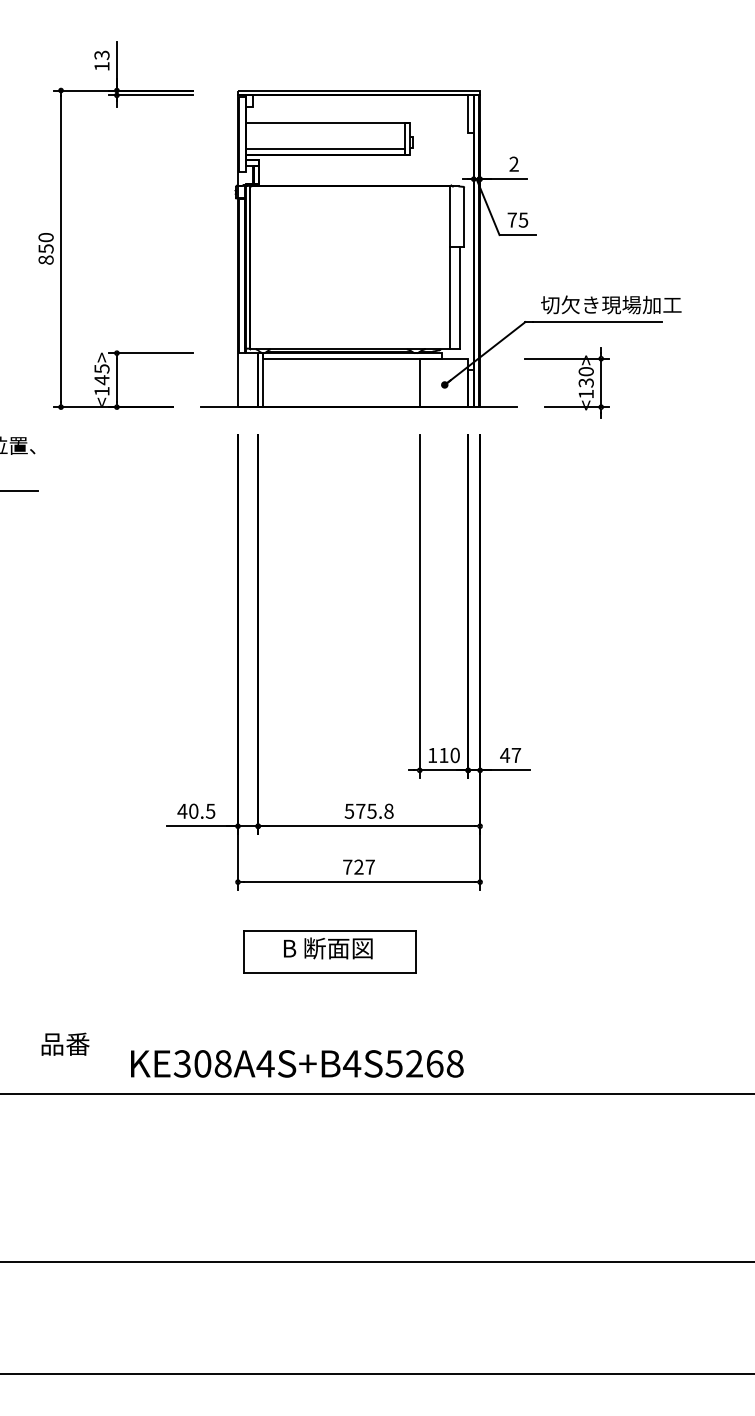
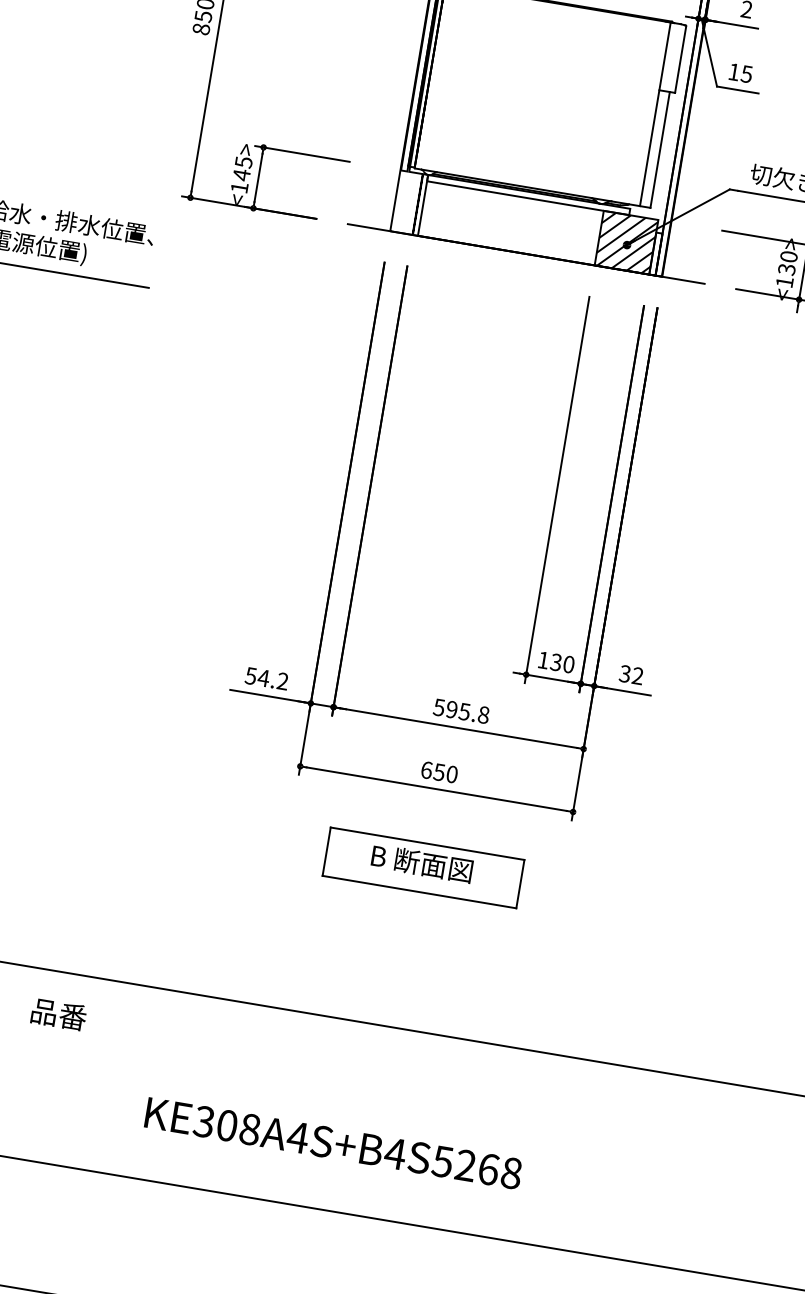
text: (511, 219) -> (733, 71), 75 -> 15
hatch: (443, 382) -> (626, 242), added
text: (443, 755) -> (555, 662), 110 -> 130
text: (510, 755) -> (631, 675), 47 -> 32
text: (196, 810) -> (267, 677), 40.5 -> 54.2
text: (360, 810) -> (451, 708), 575.8 -> 595.8
text: (358, 866) -> (439, 771), 727 -> 650
part: (329, 951) -> (423, 867), moved
text: (65, 1043) -> (59, 1013), moved
text: (297, 1063) -> (333, 1143), moved

